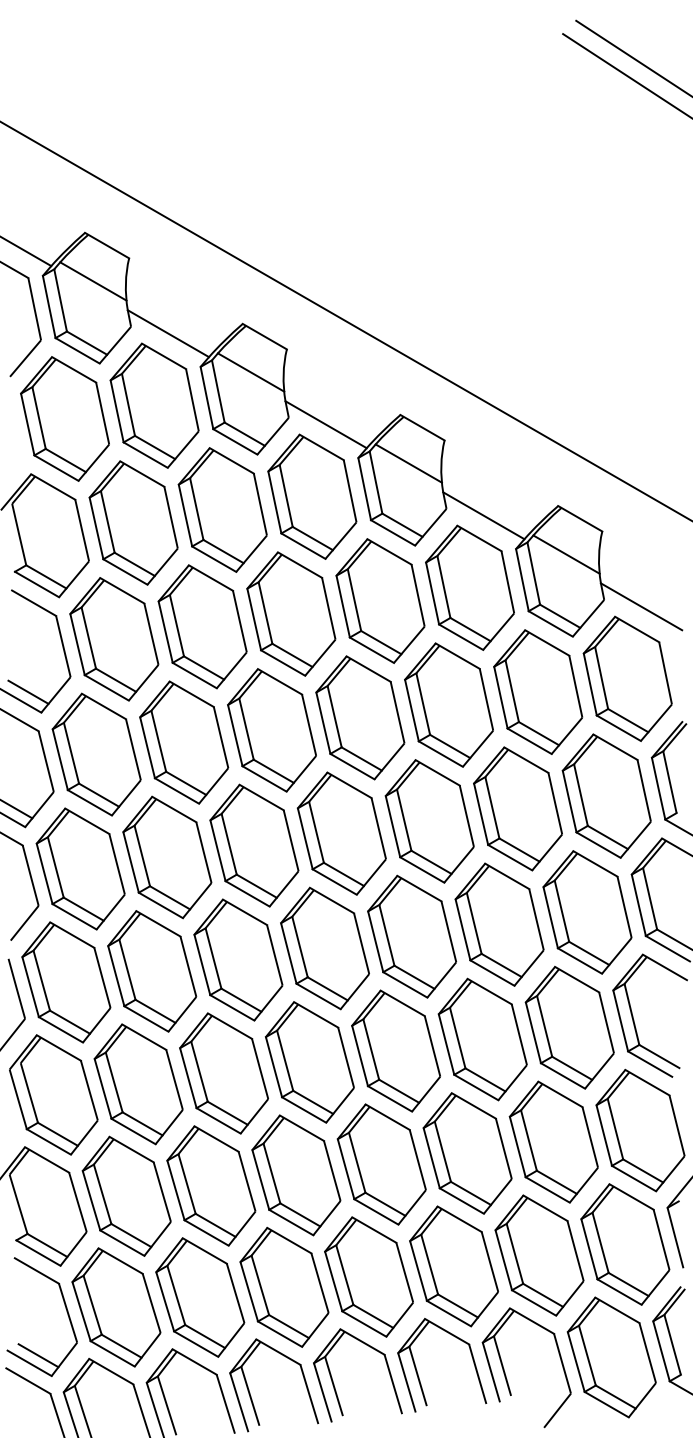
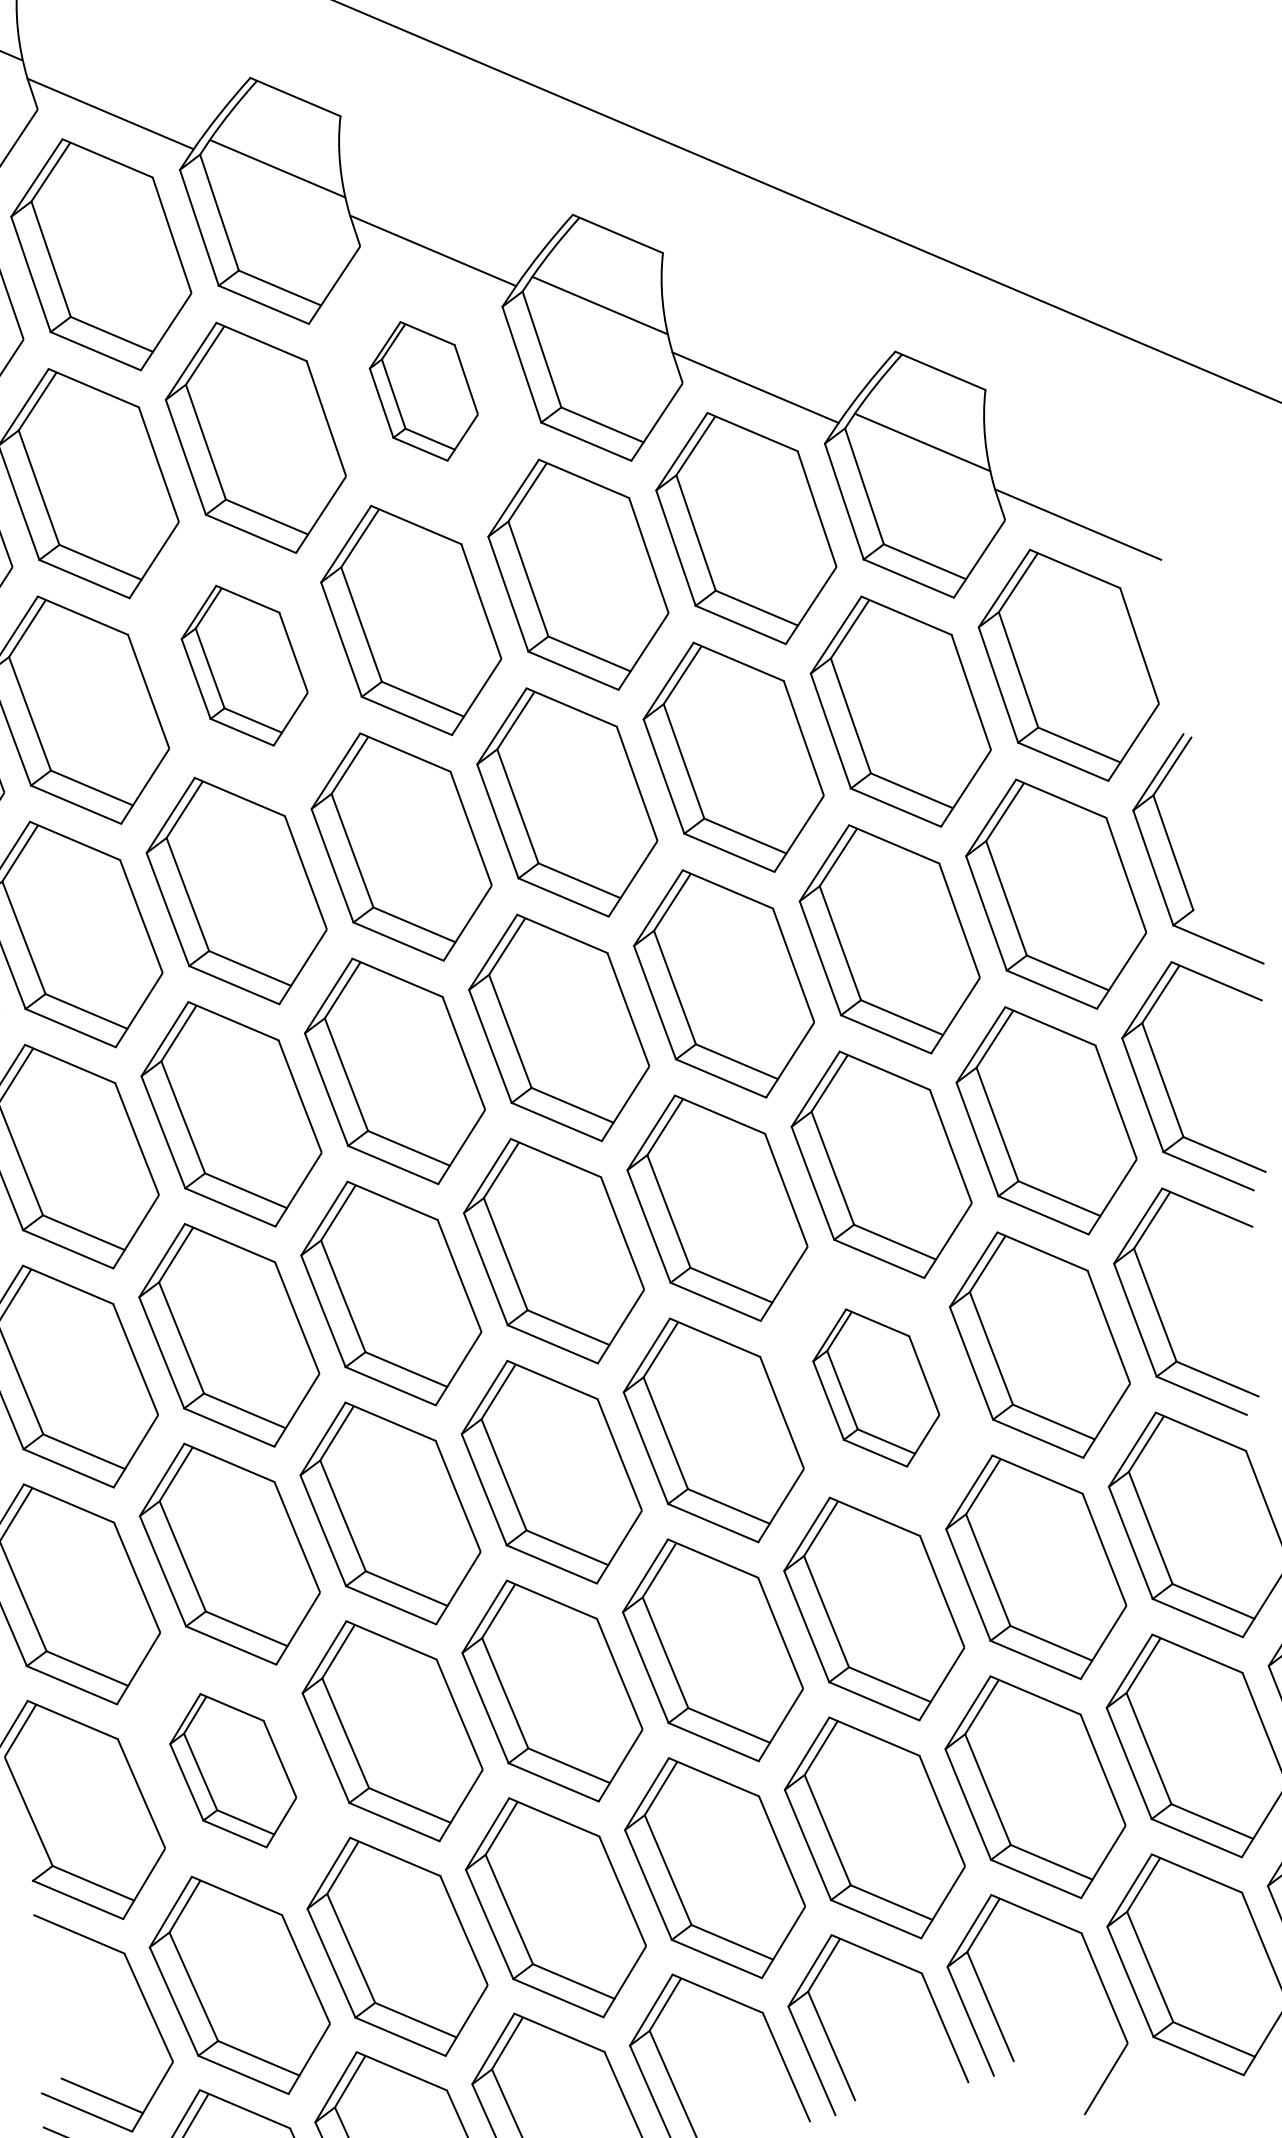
part: (312, 496) -> (423, 391), size x0.6
part: (202, 626) -> (244, 665), size x0.7
part: (482, 1039) -> (875, 1388), size x0.7
part: (126, 1195) -> (232, 1769), size x0.7

